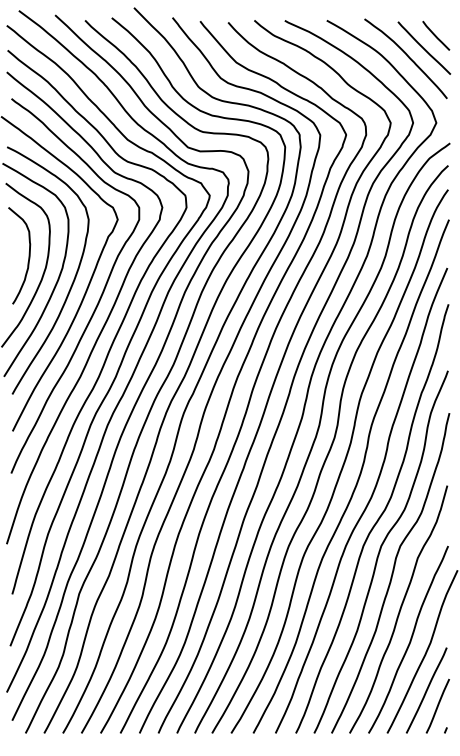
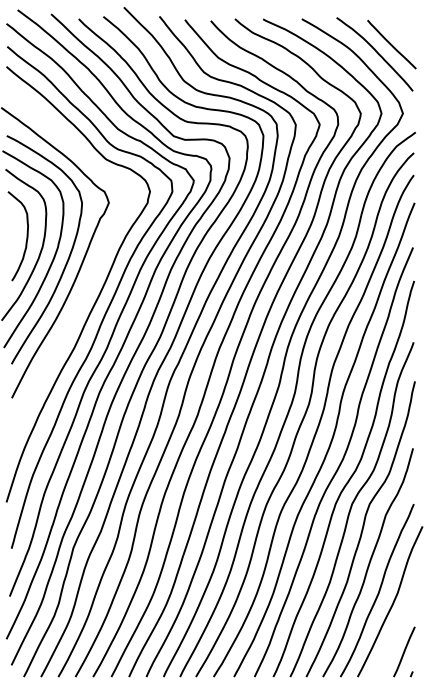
line: (435, 35) -> (402, 32), removed
curve: (99, 296) -> (92, 273), removed
line: (426, 690) -> (393, 637), removed

